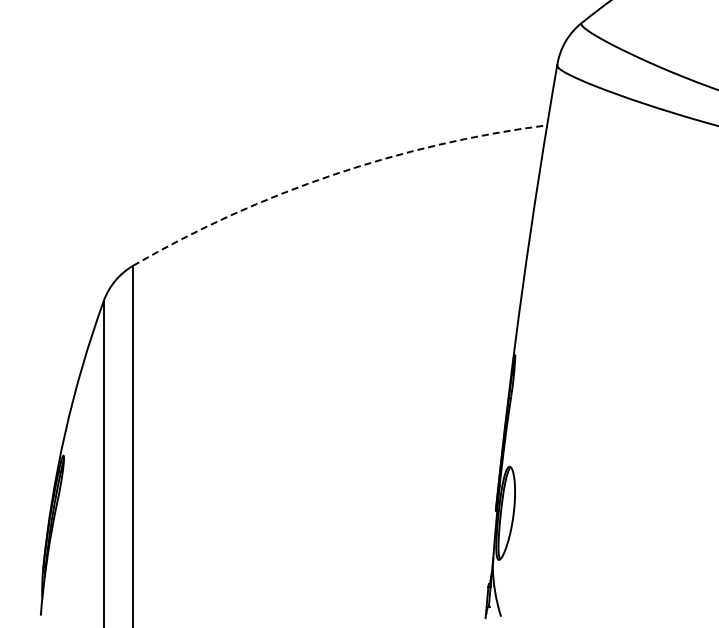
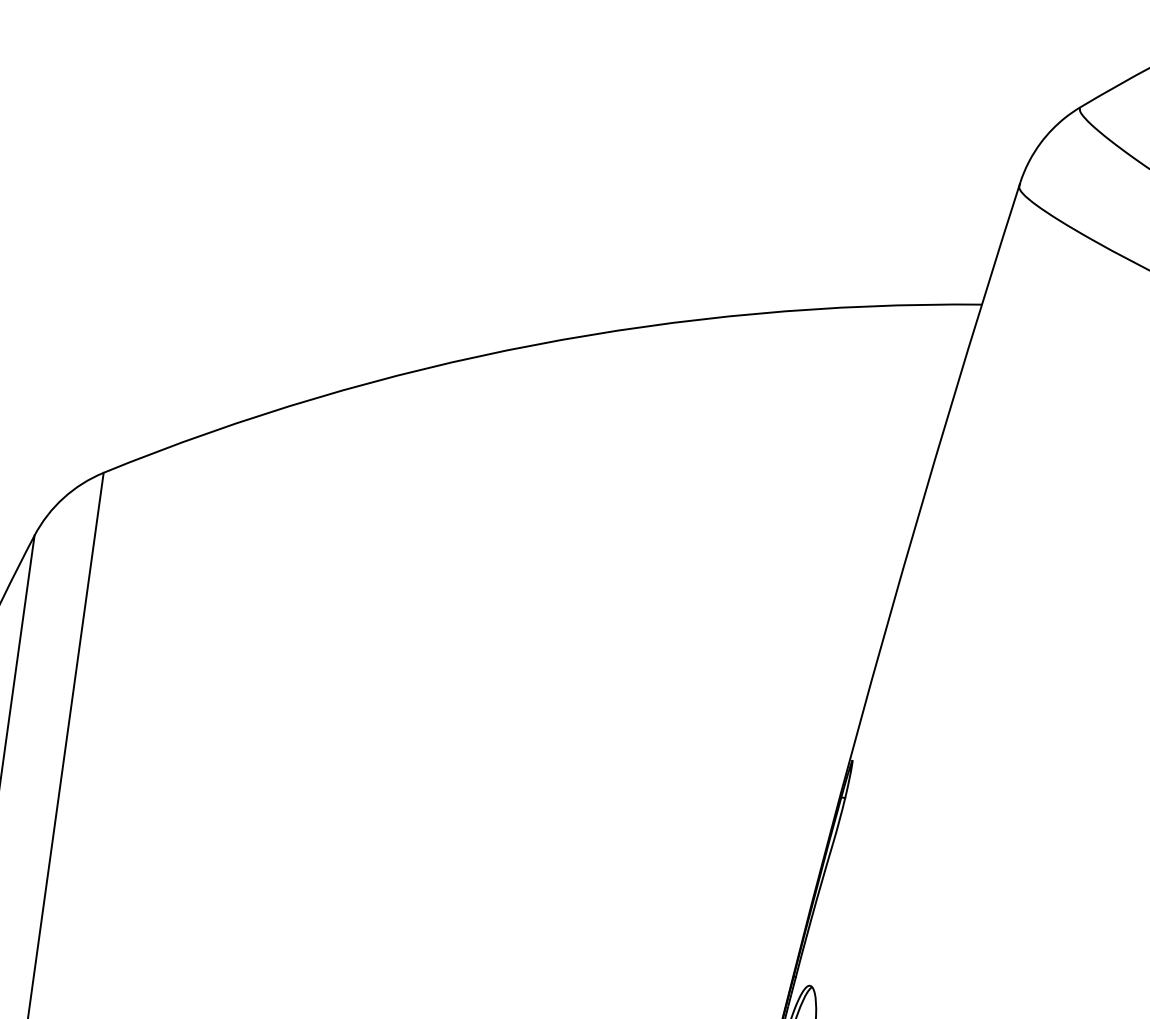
arc: (333, 174) -> (535, 344), dashed -> solid

